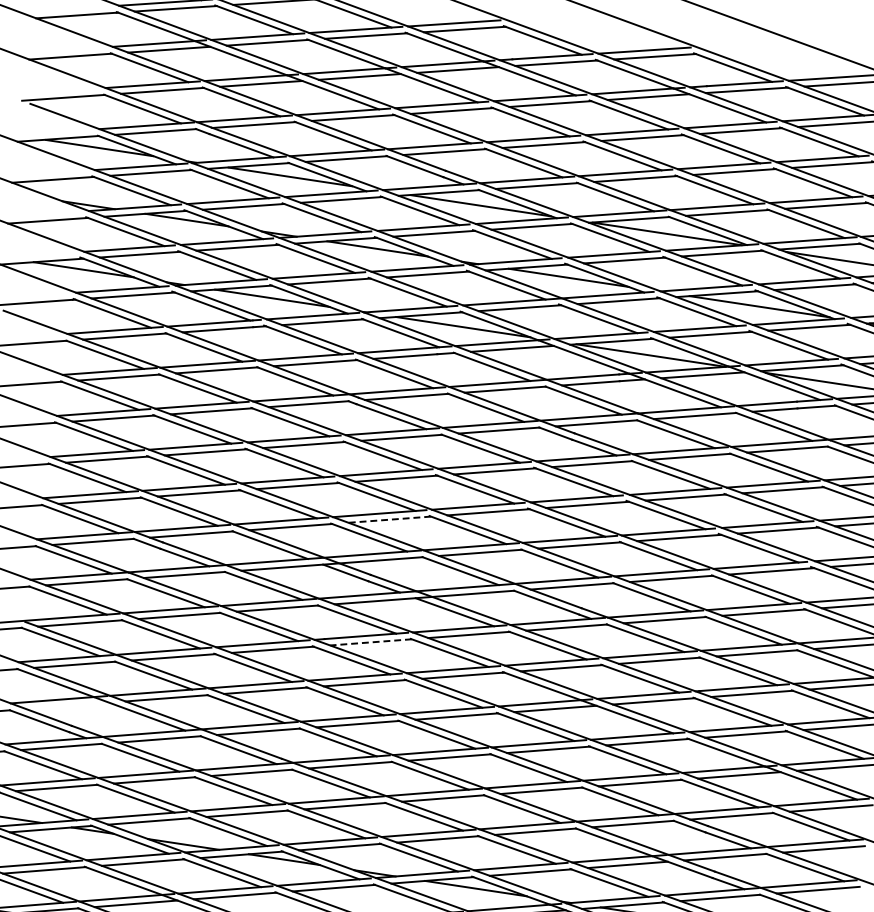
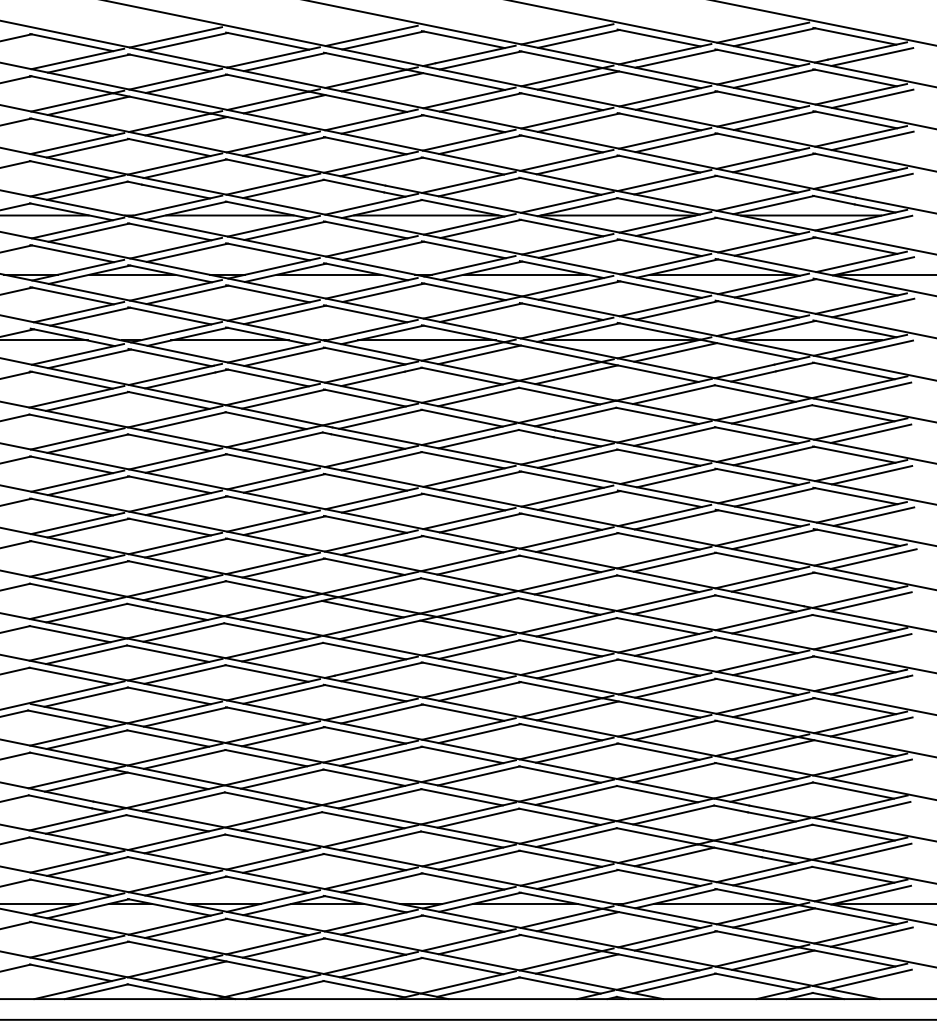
line: (389, 519) -> (381, 545), dashed -> solid
line: (371, 642) -> (382, 671), dashed -> solid
line: (67, 705) -> (85, 781), added

